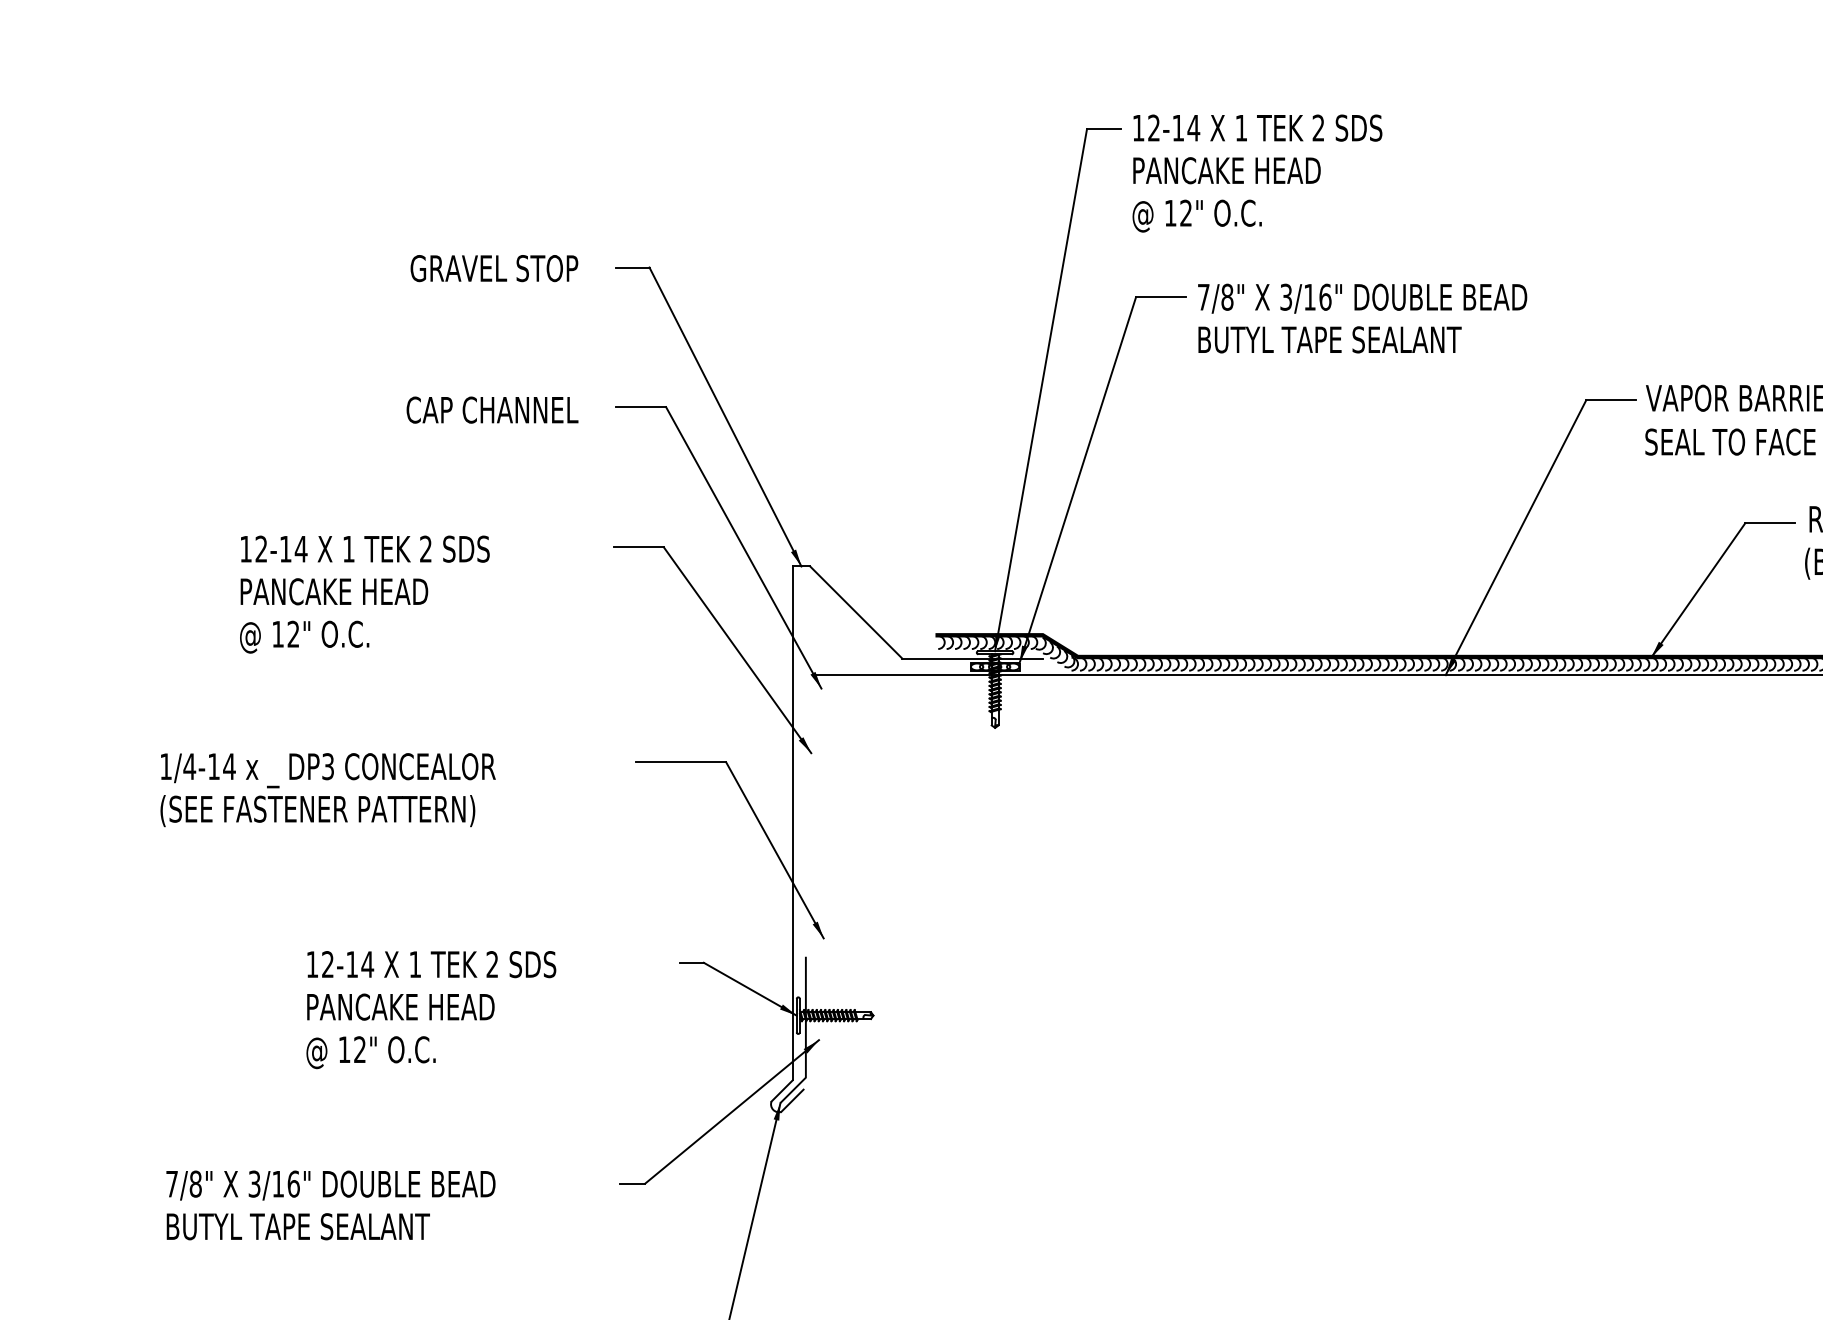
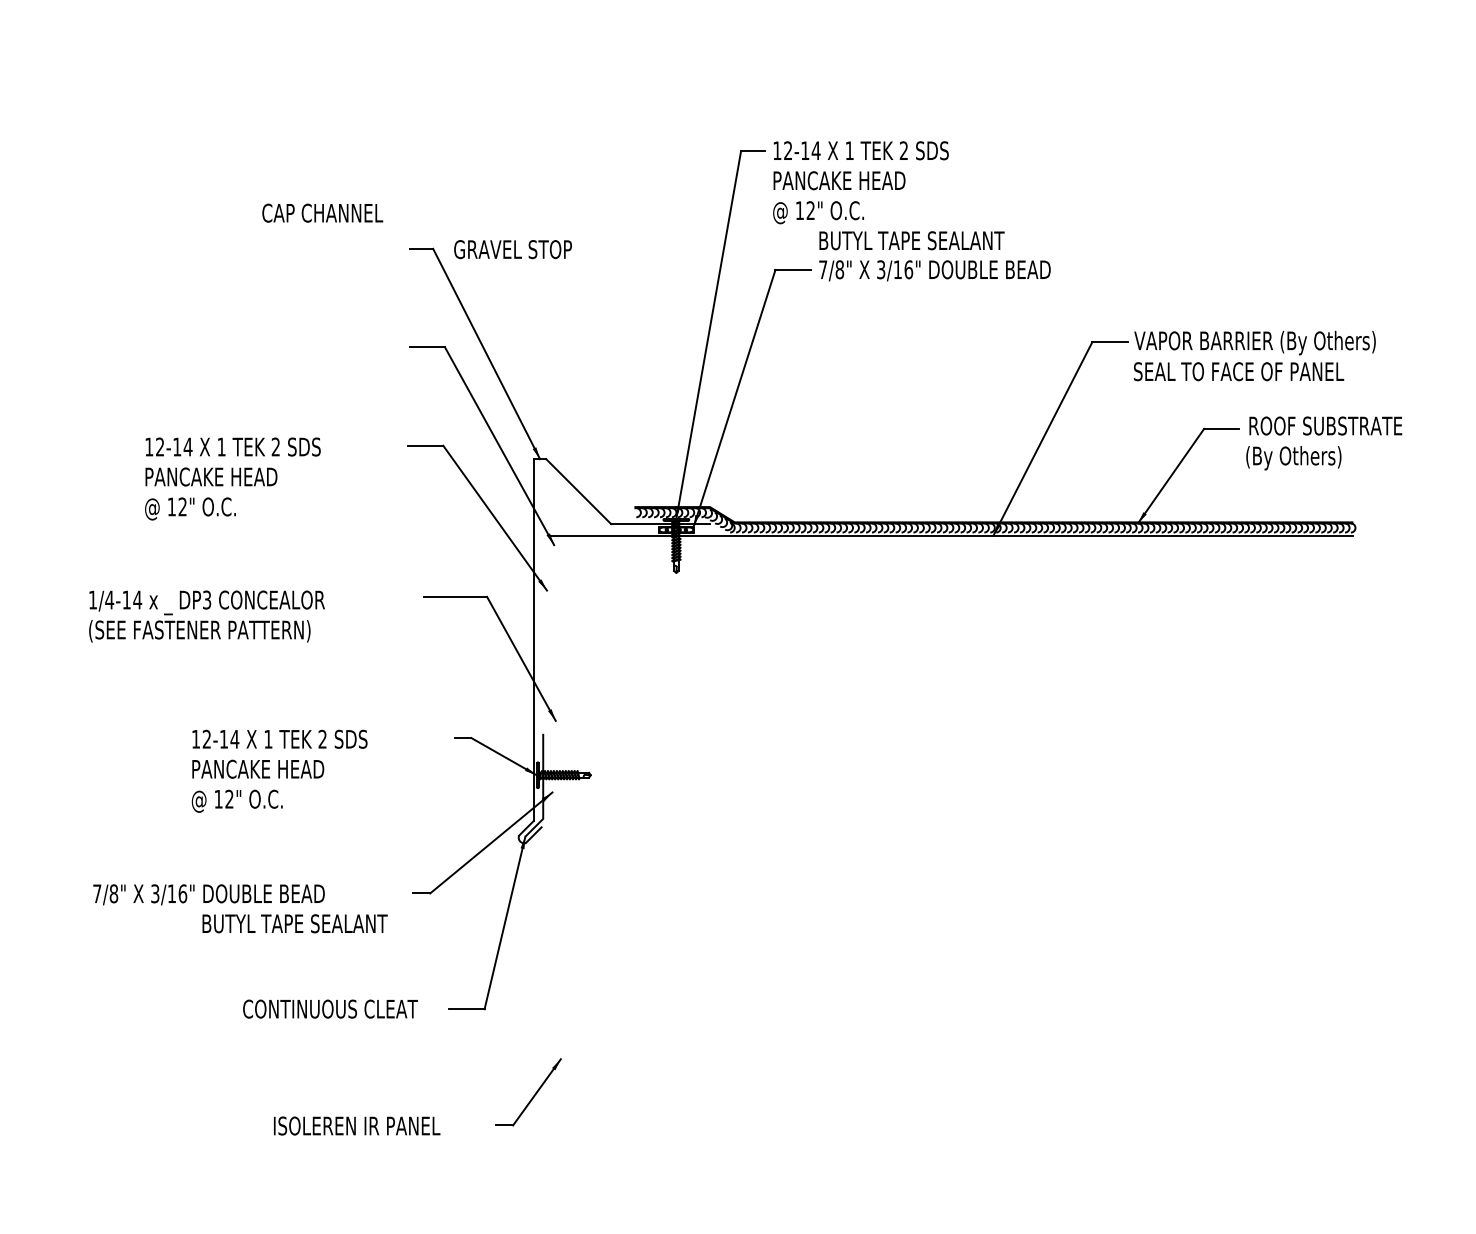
text: (493, 268) -> (512, 249), moved
text: (1329, 339) -> (911, 240), moved
text: (492, 409) -> (322, 212), moved
text: (297, 1226) -> (294, 923), moved

